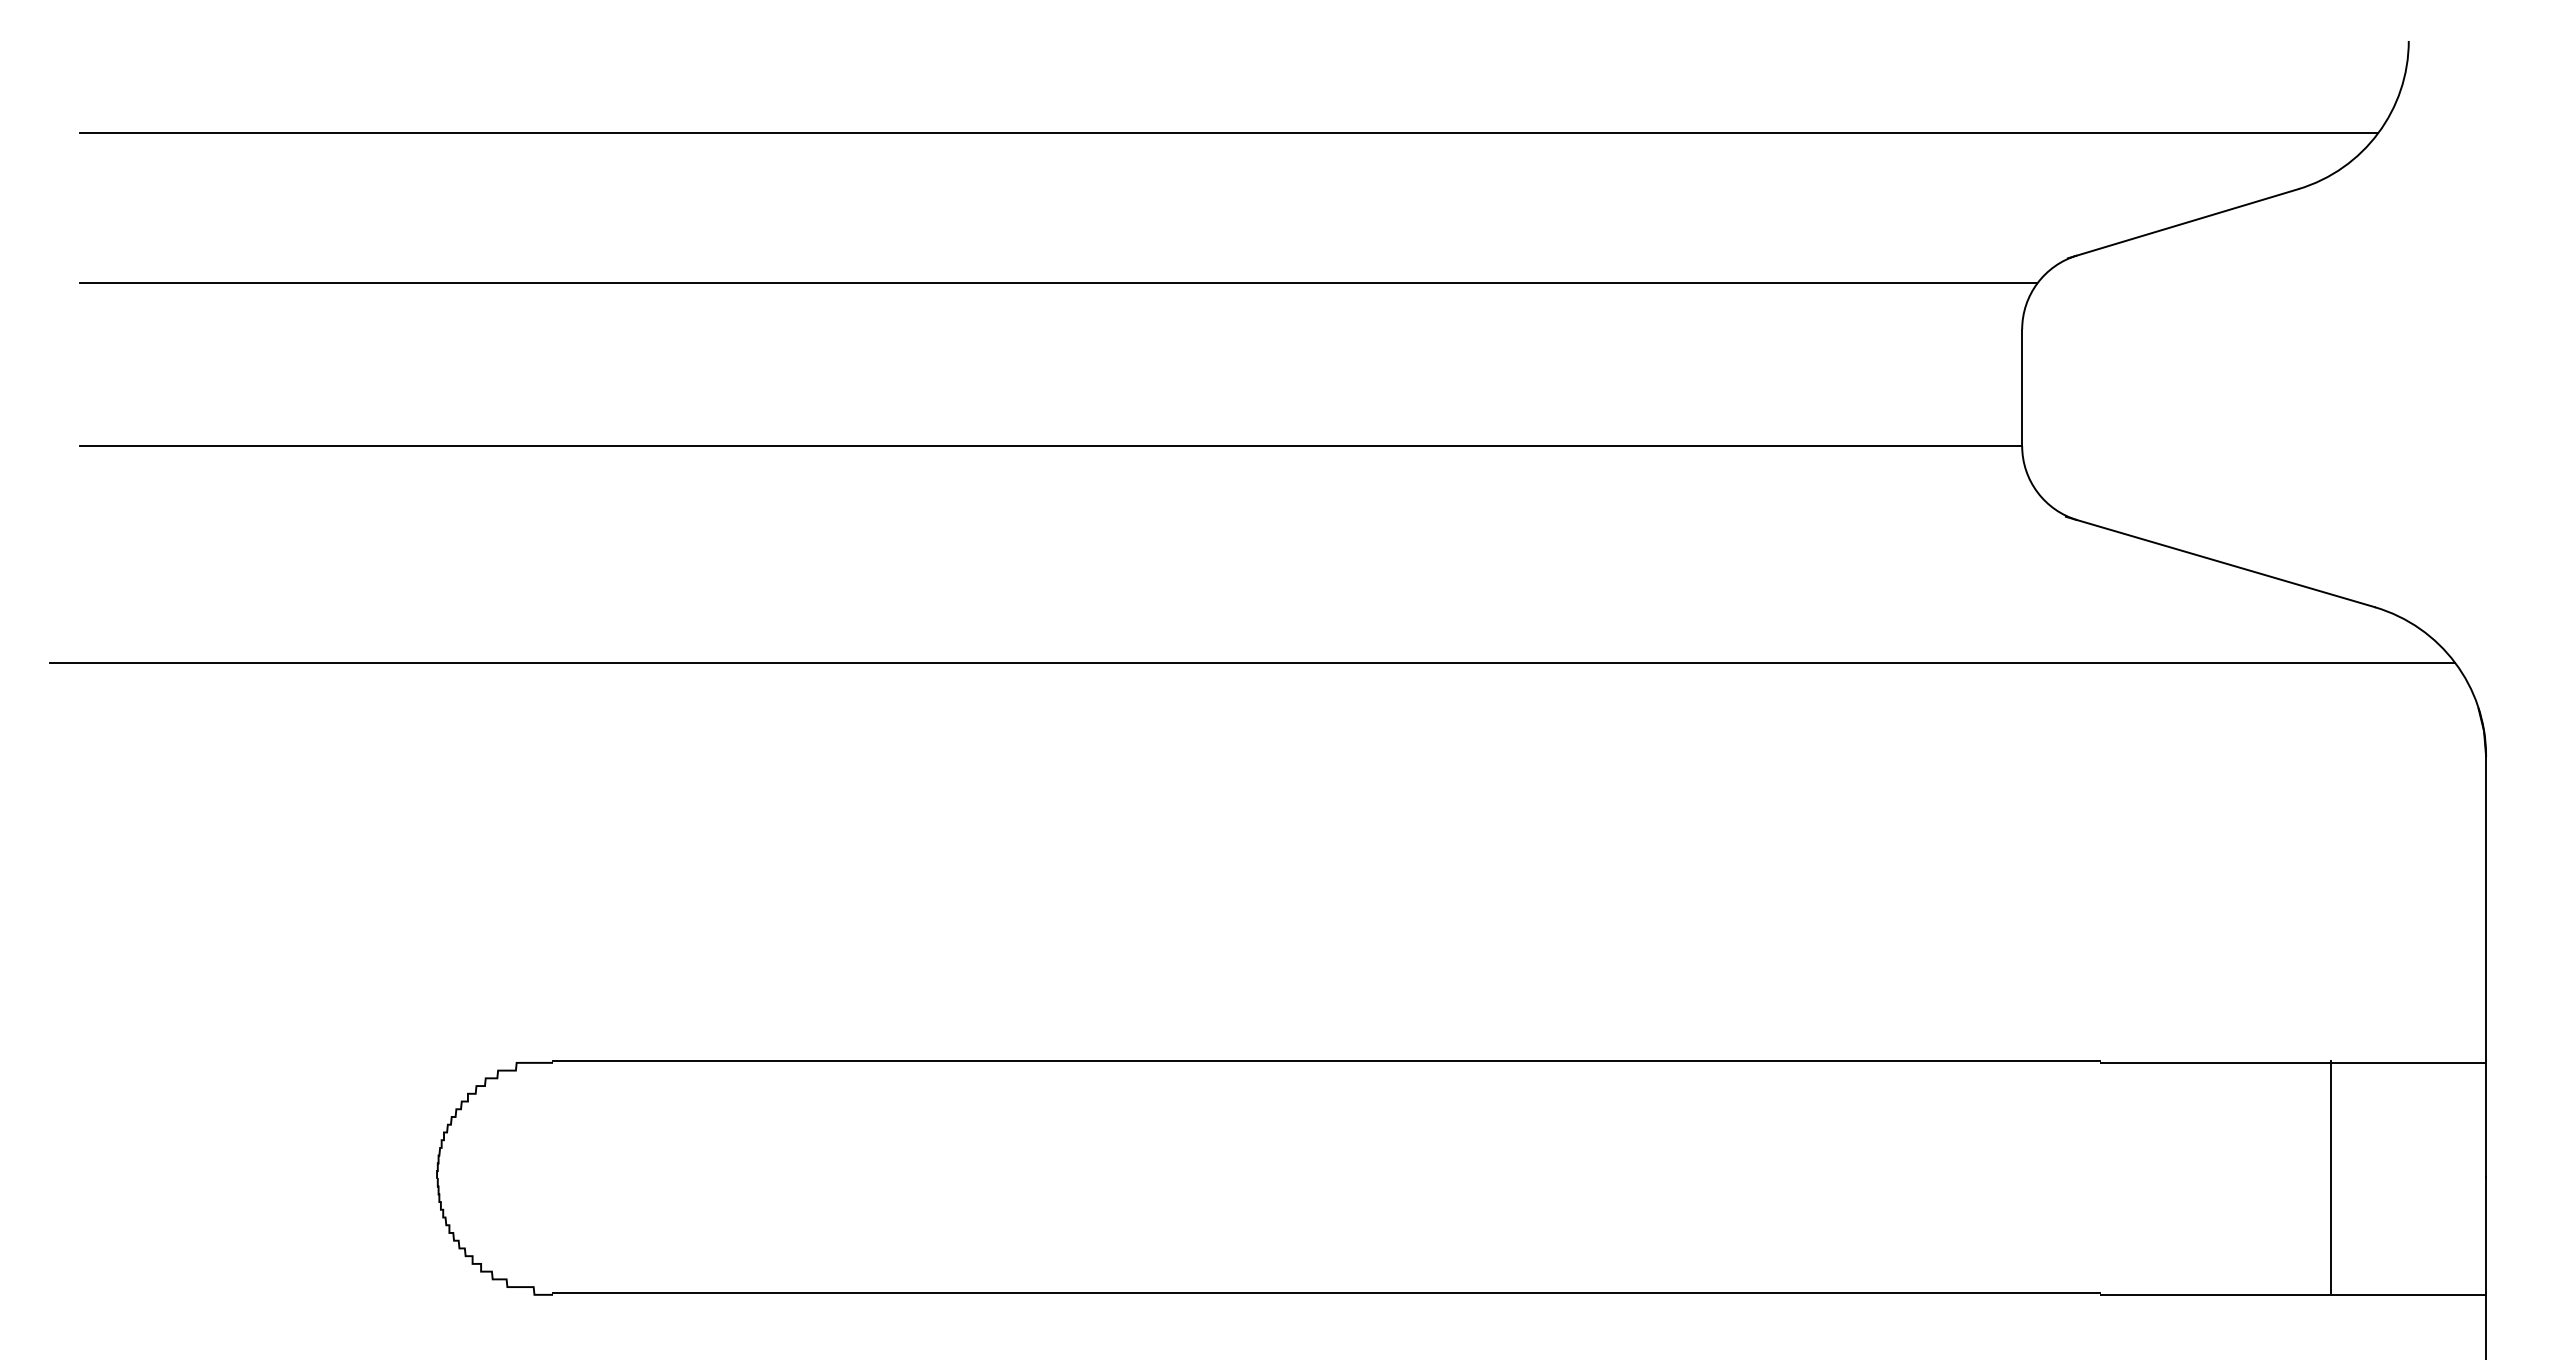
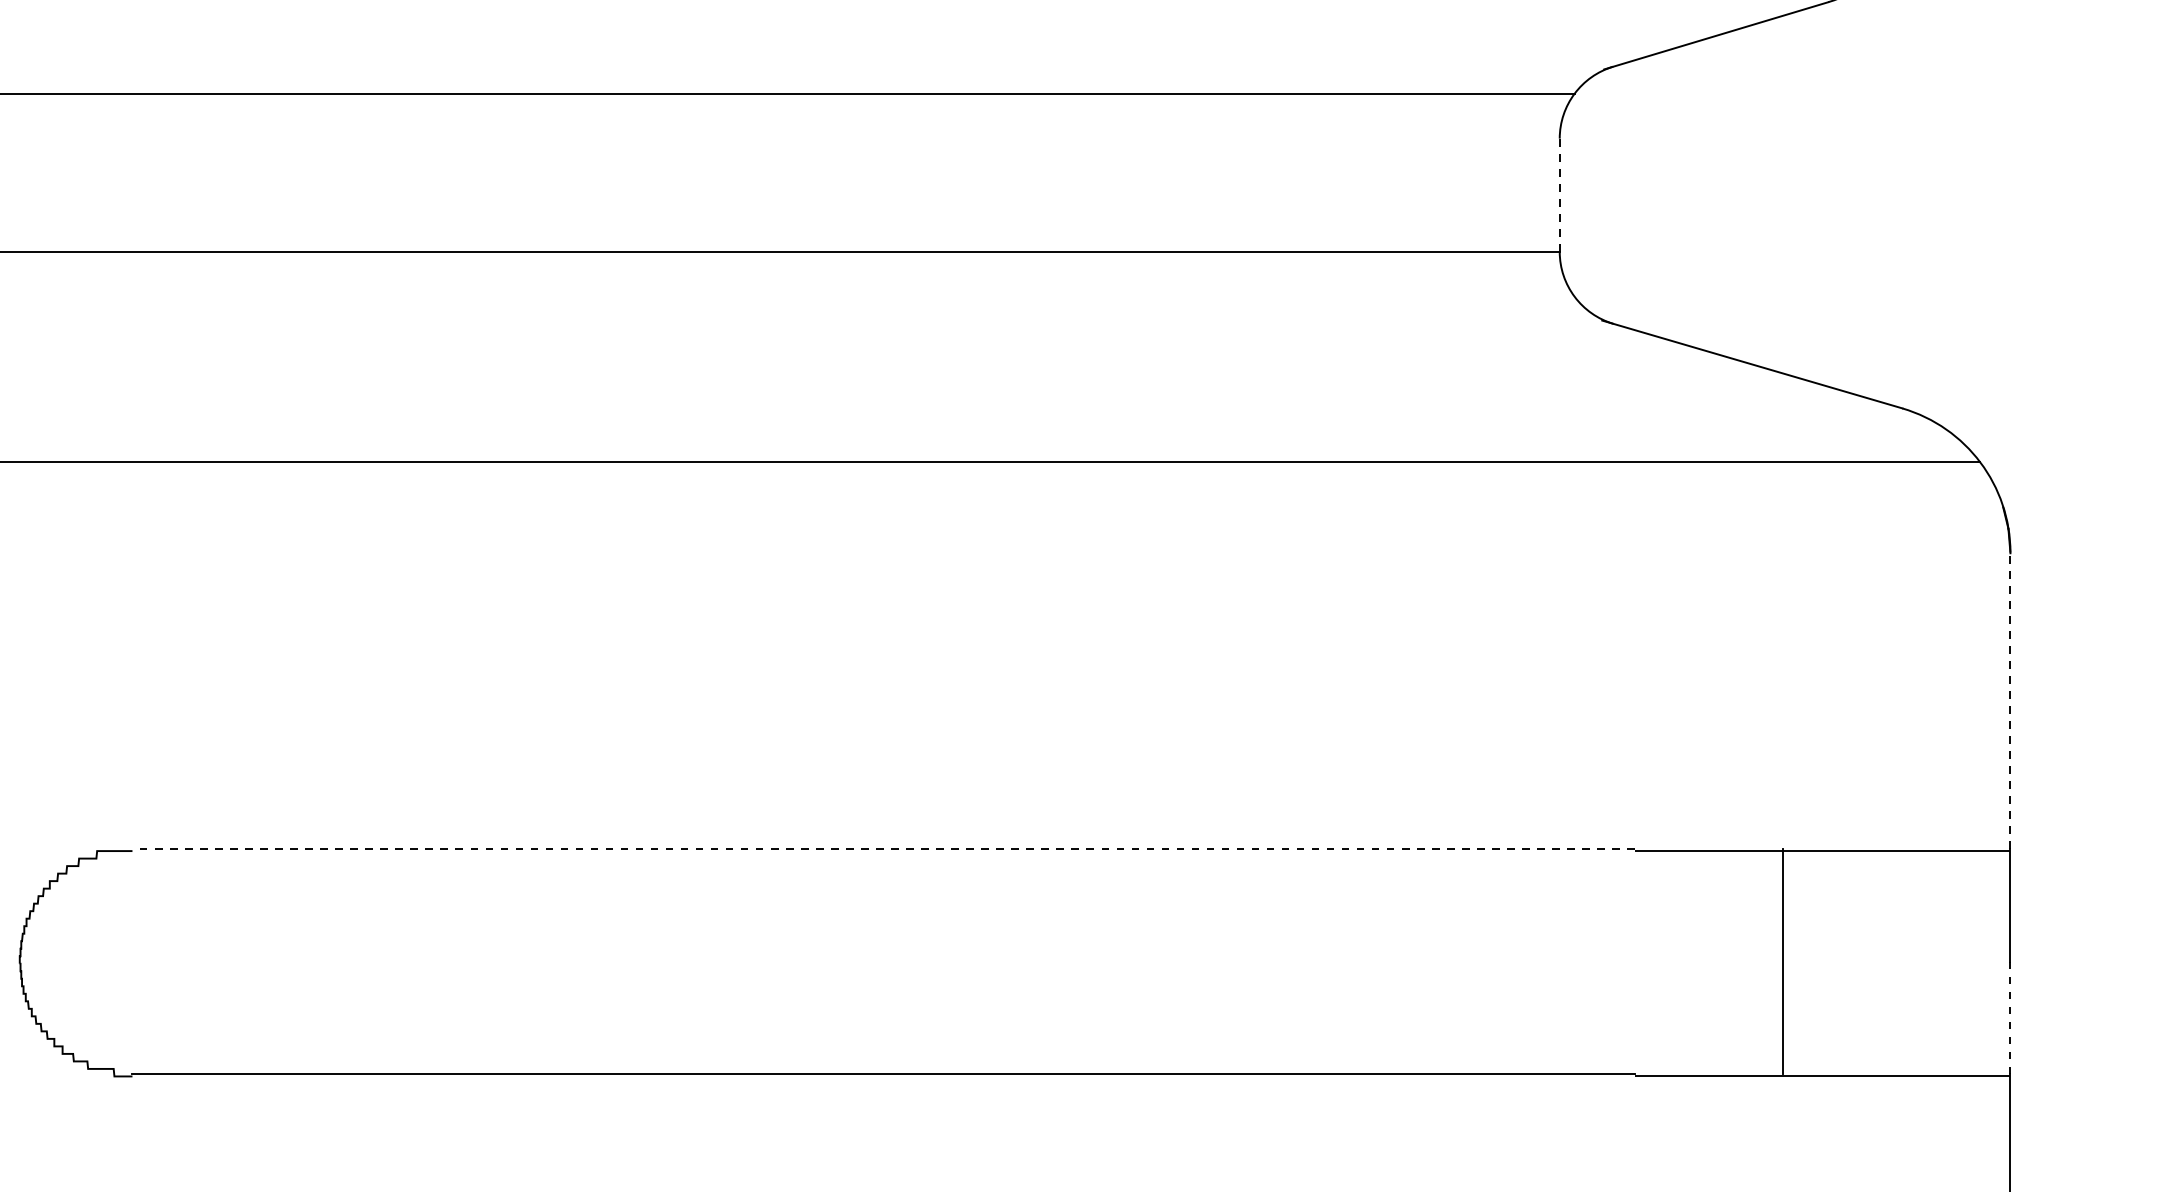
line: (2022, 387) -> (1560, 194), solid -> dashed
line: (2486, 908) -> (2010, 701), solid -> dashed
line: (1325, 1060) -> (882, 848), solid -> dashed
line: (2331, 1176) -> (1782, 961), moved
line: (2486, 1234) -> (2010, 1017), solid -> dashed

